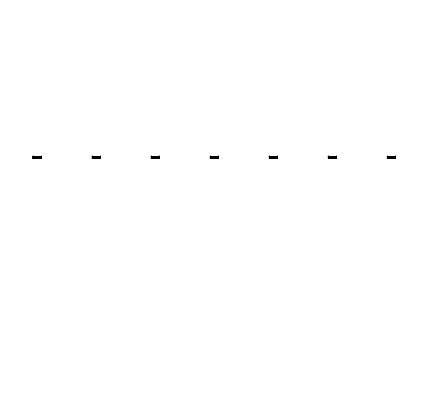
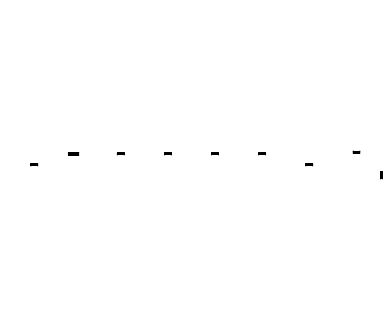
part: (37, 156) -> (34, 164), moved
part: (96, 156) -> (73, 153), size x1.6
part: (391, 156) -> (309, 164), moved

